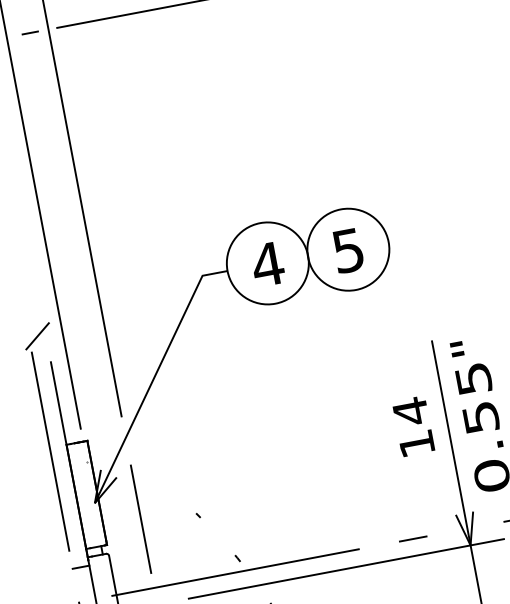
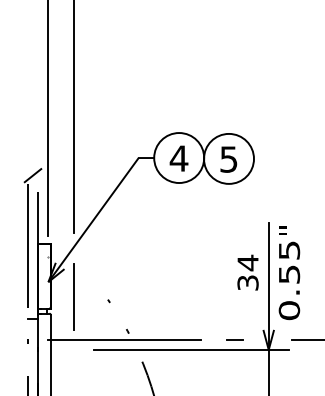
text: (415, 443) -> (247, 282), 14 -> 34

